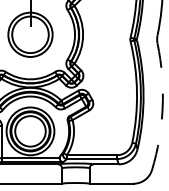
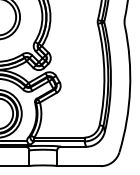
arc: (162, 107) -> (129, 89), dashed -> solid

